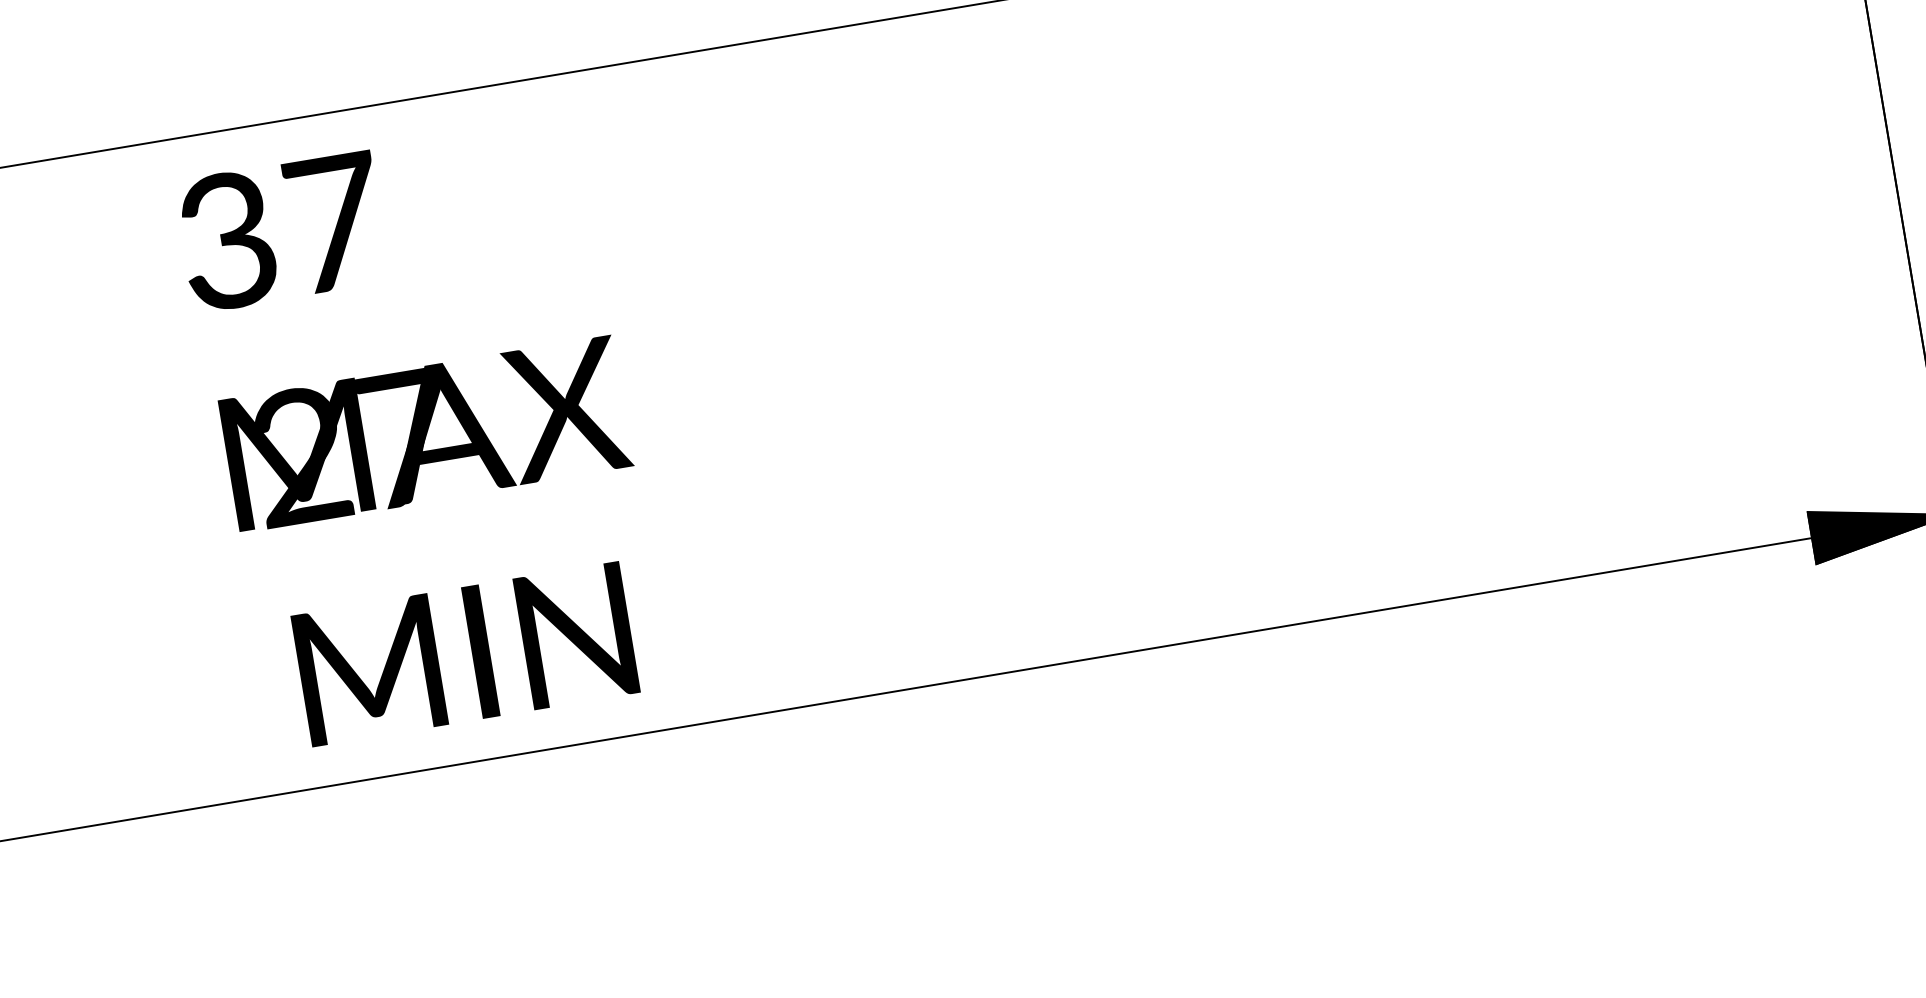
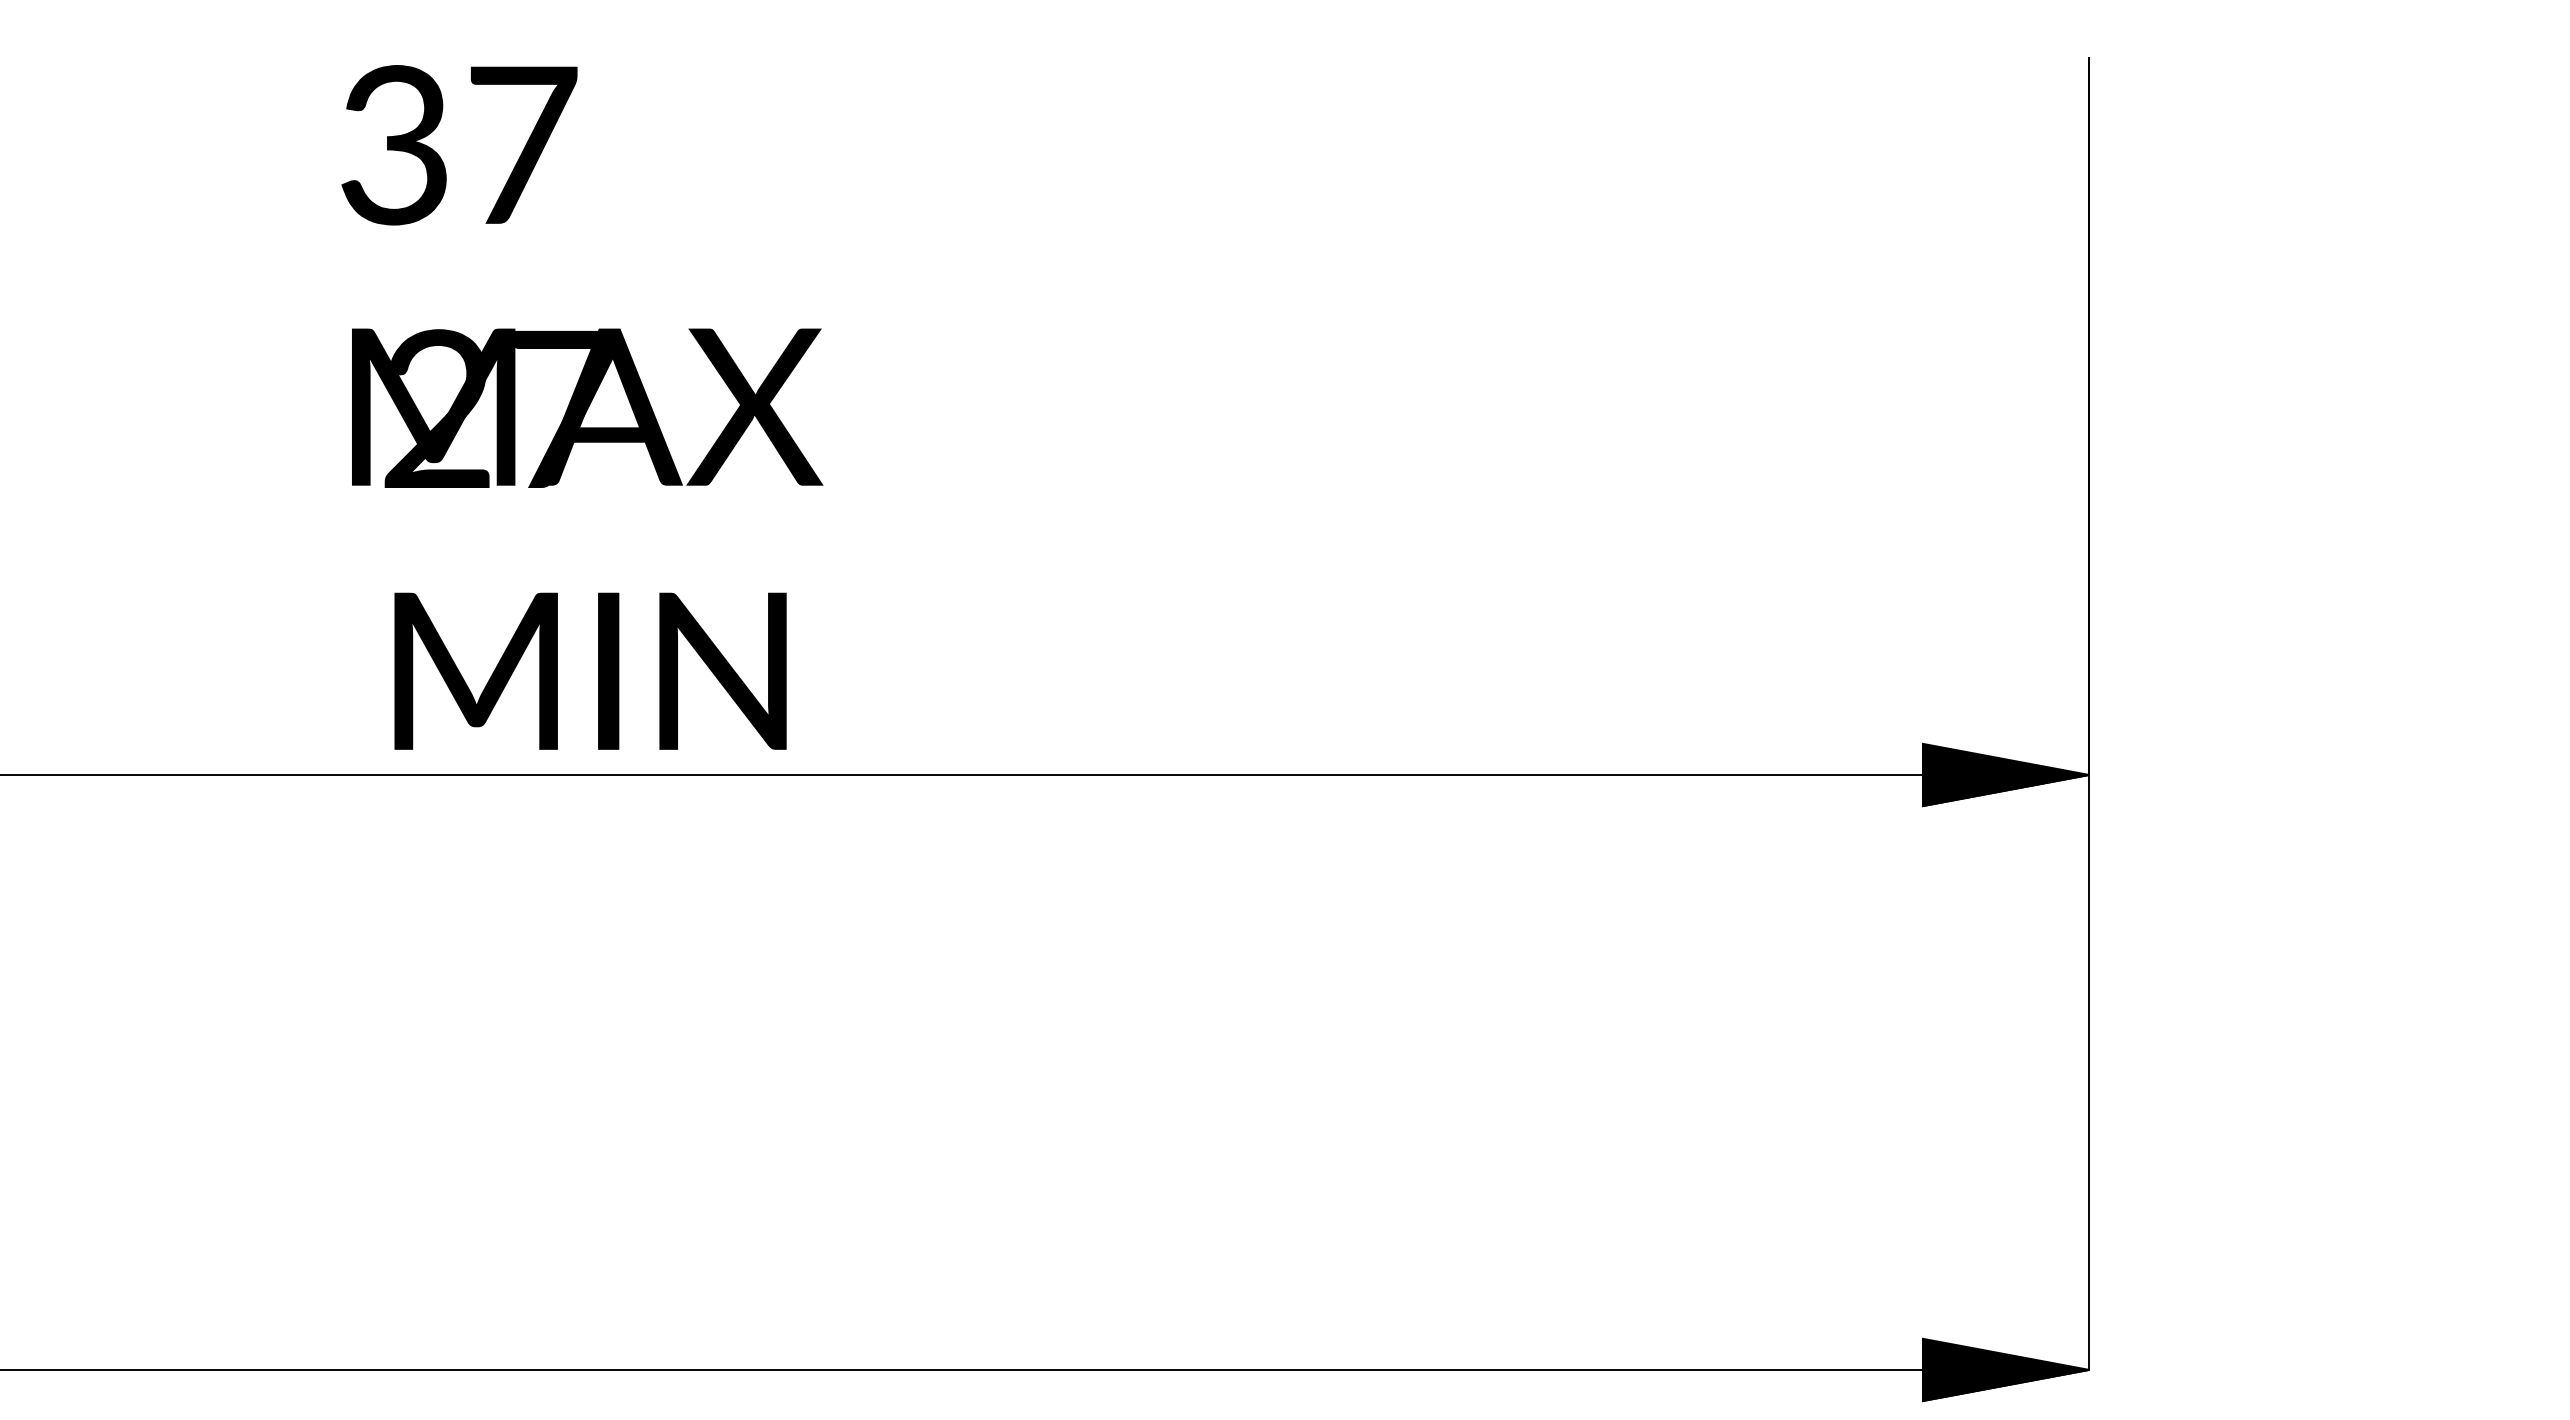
text: (421, 434) -> (582, 407), moved

